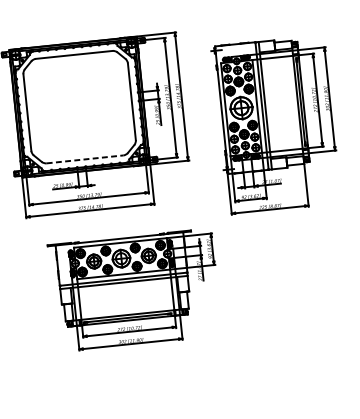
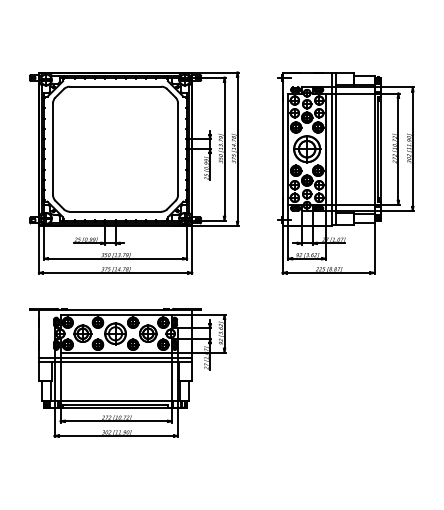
part: (275, 125) -> (345, 173), moved
line: (84, 159) -> (115, 211), dashed -> solid
part: (134, 290) -> (127, 372), moved

